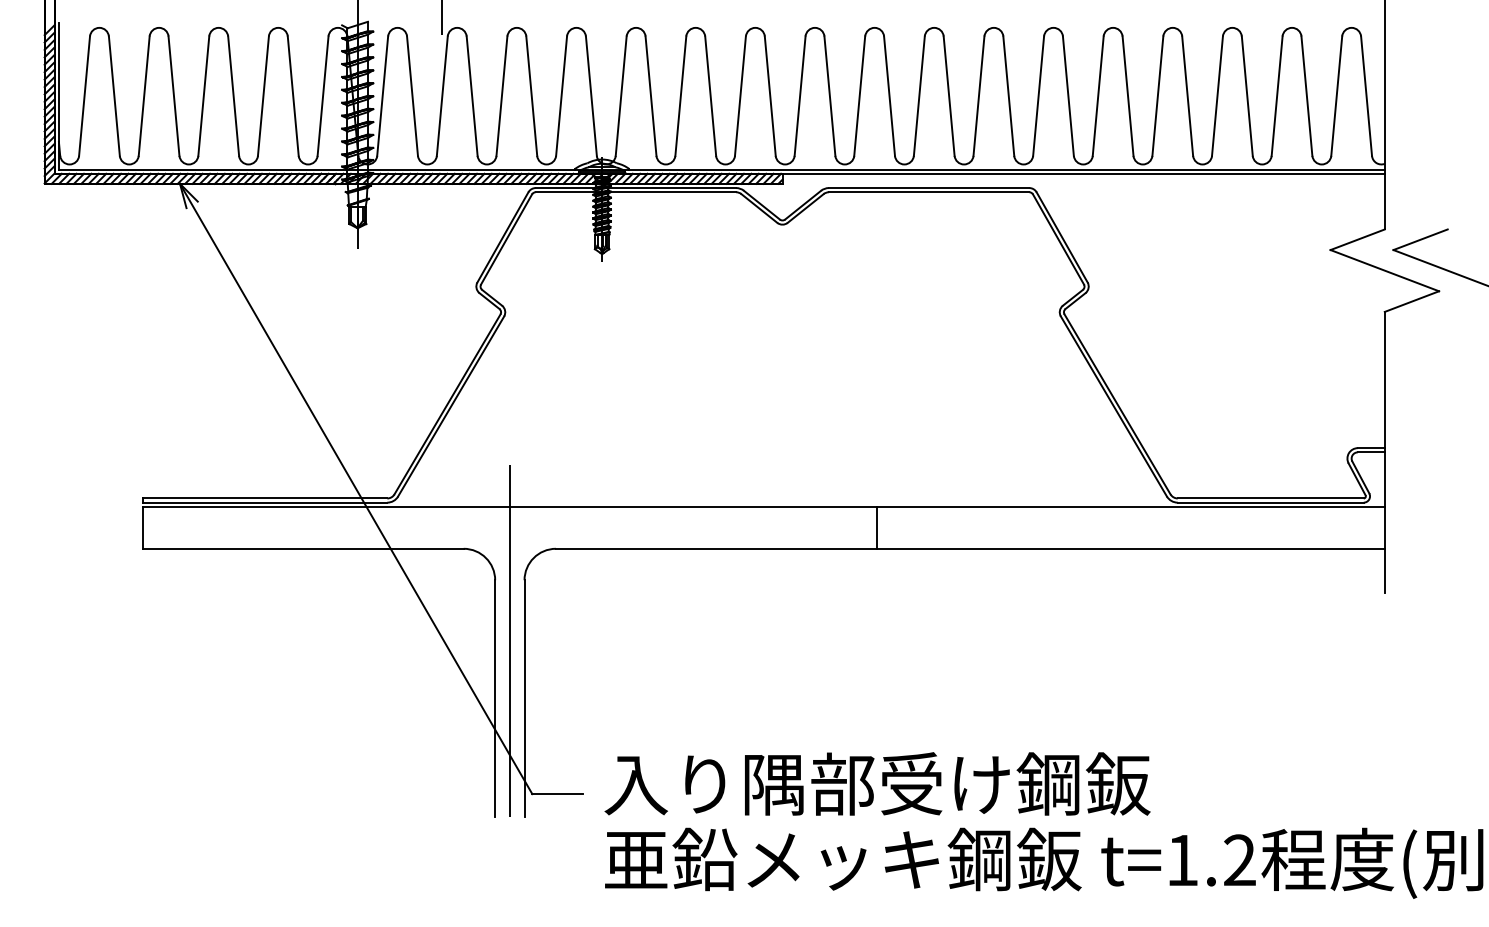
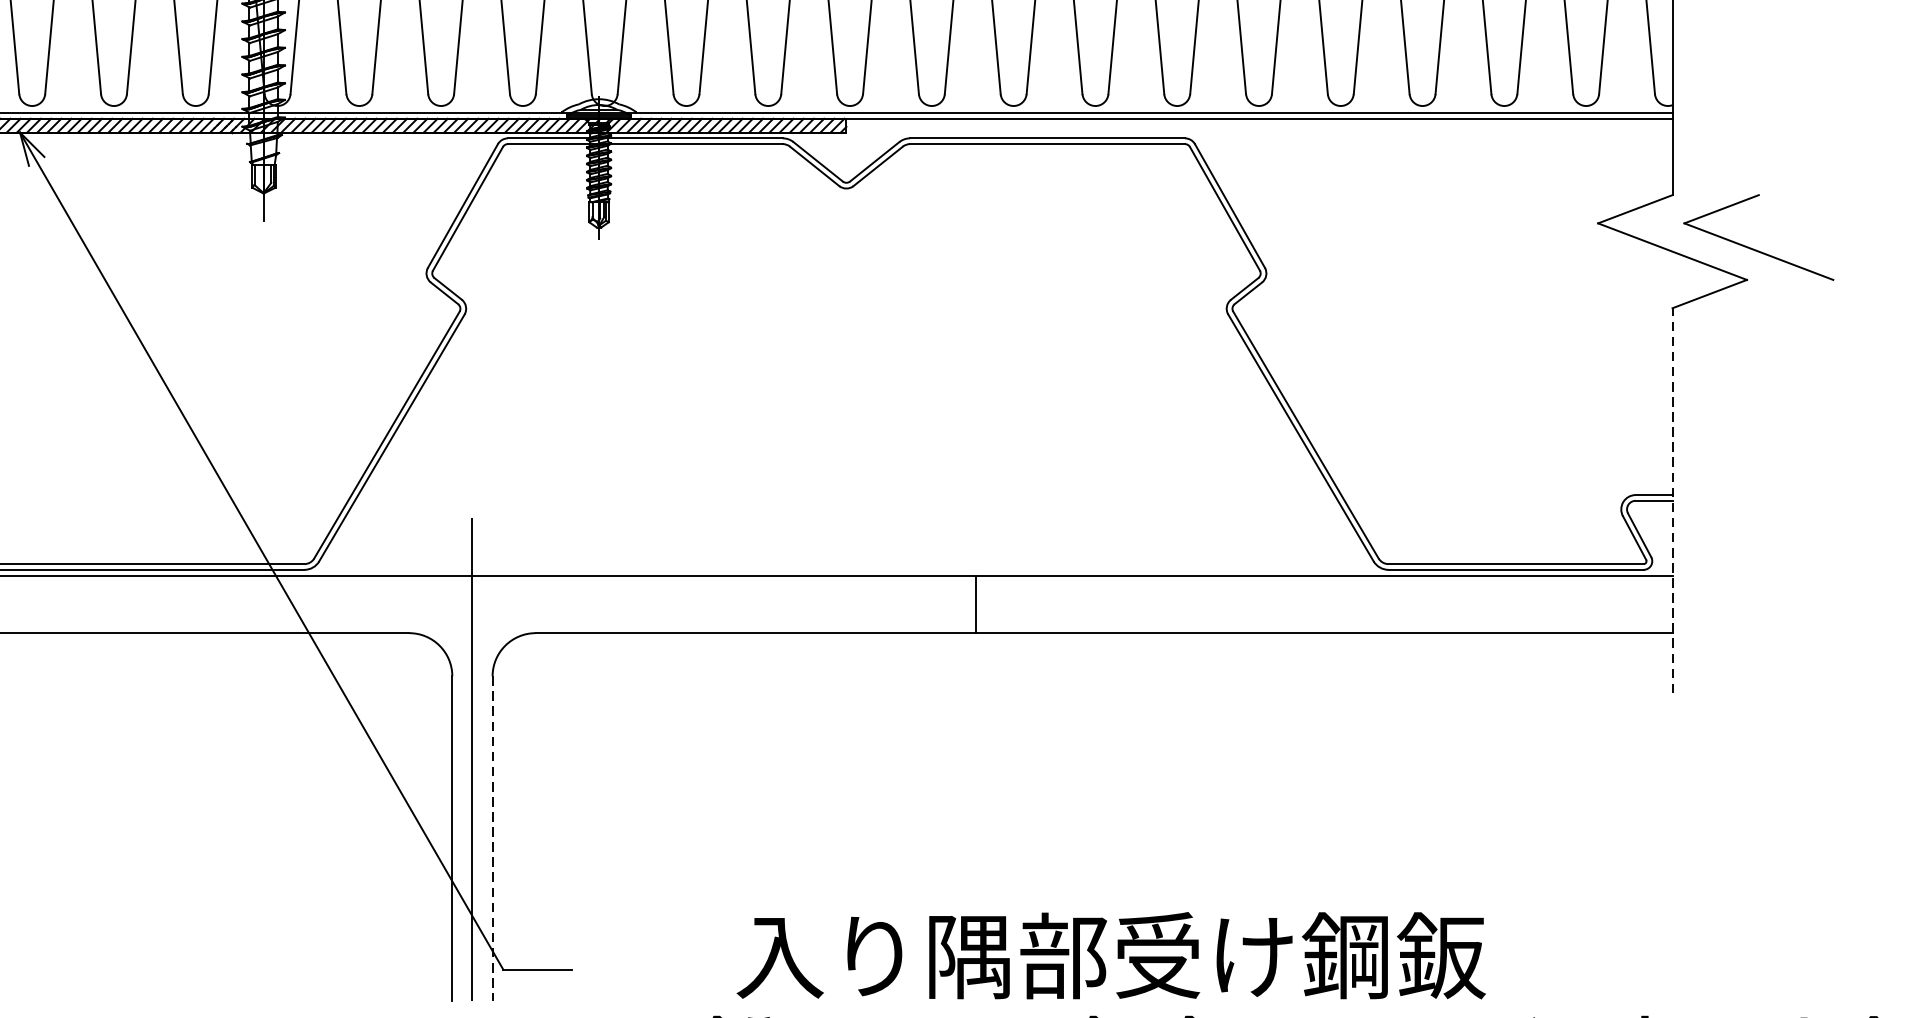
line: (1384, 451) -> (1672, 499), solid -> dashed
line: (524, 698) -> (492, 838), solid -> dashed
text: (877, 783) -> (1111, 955), moved

